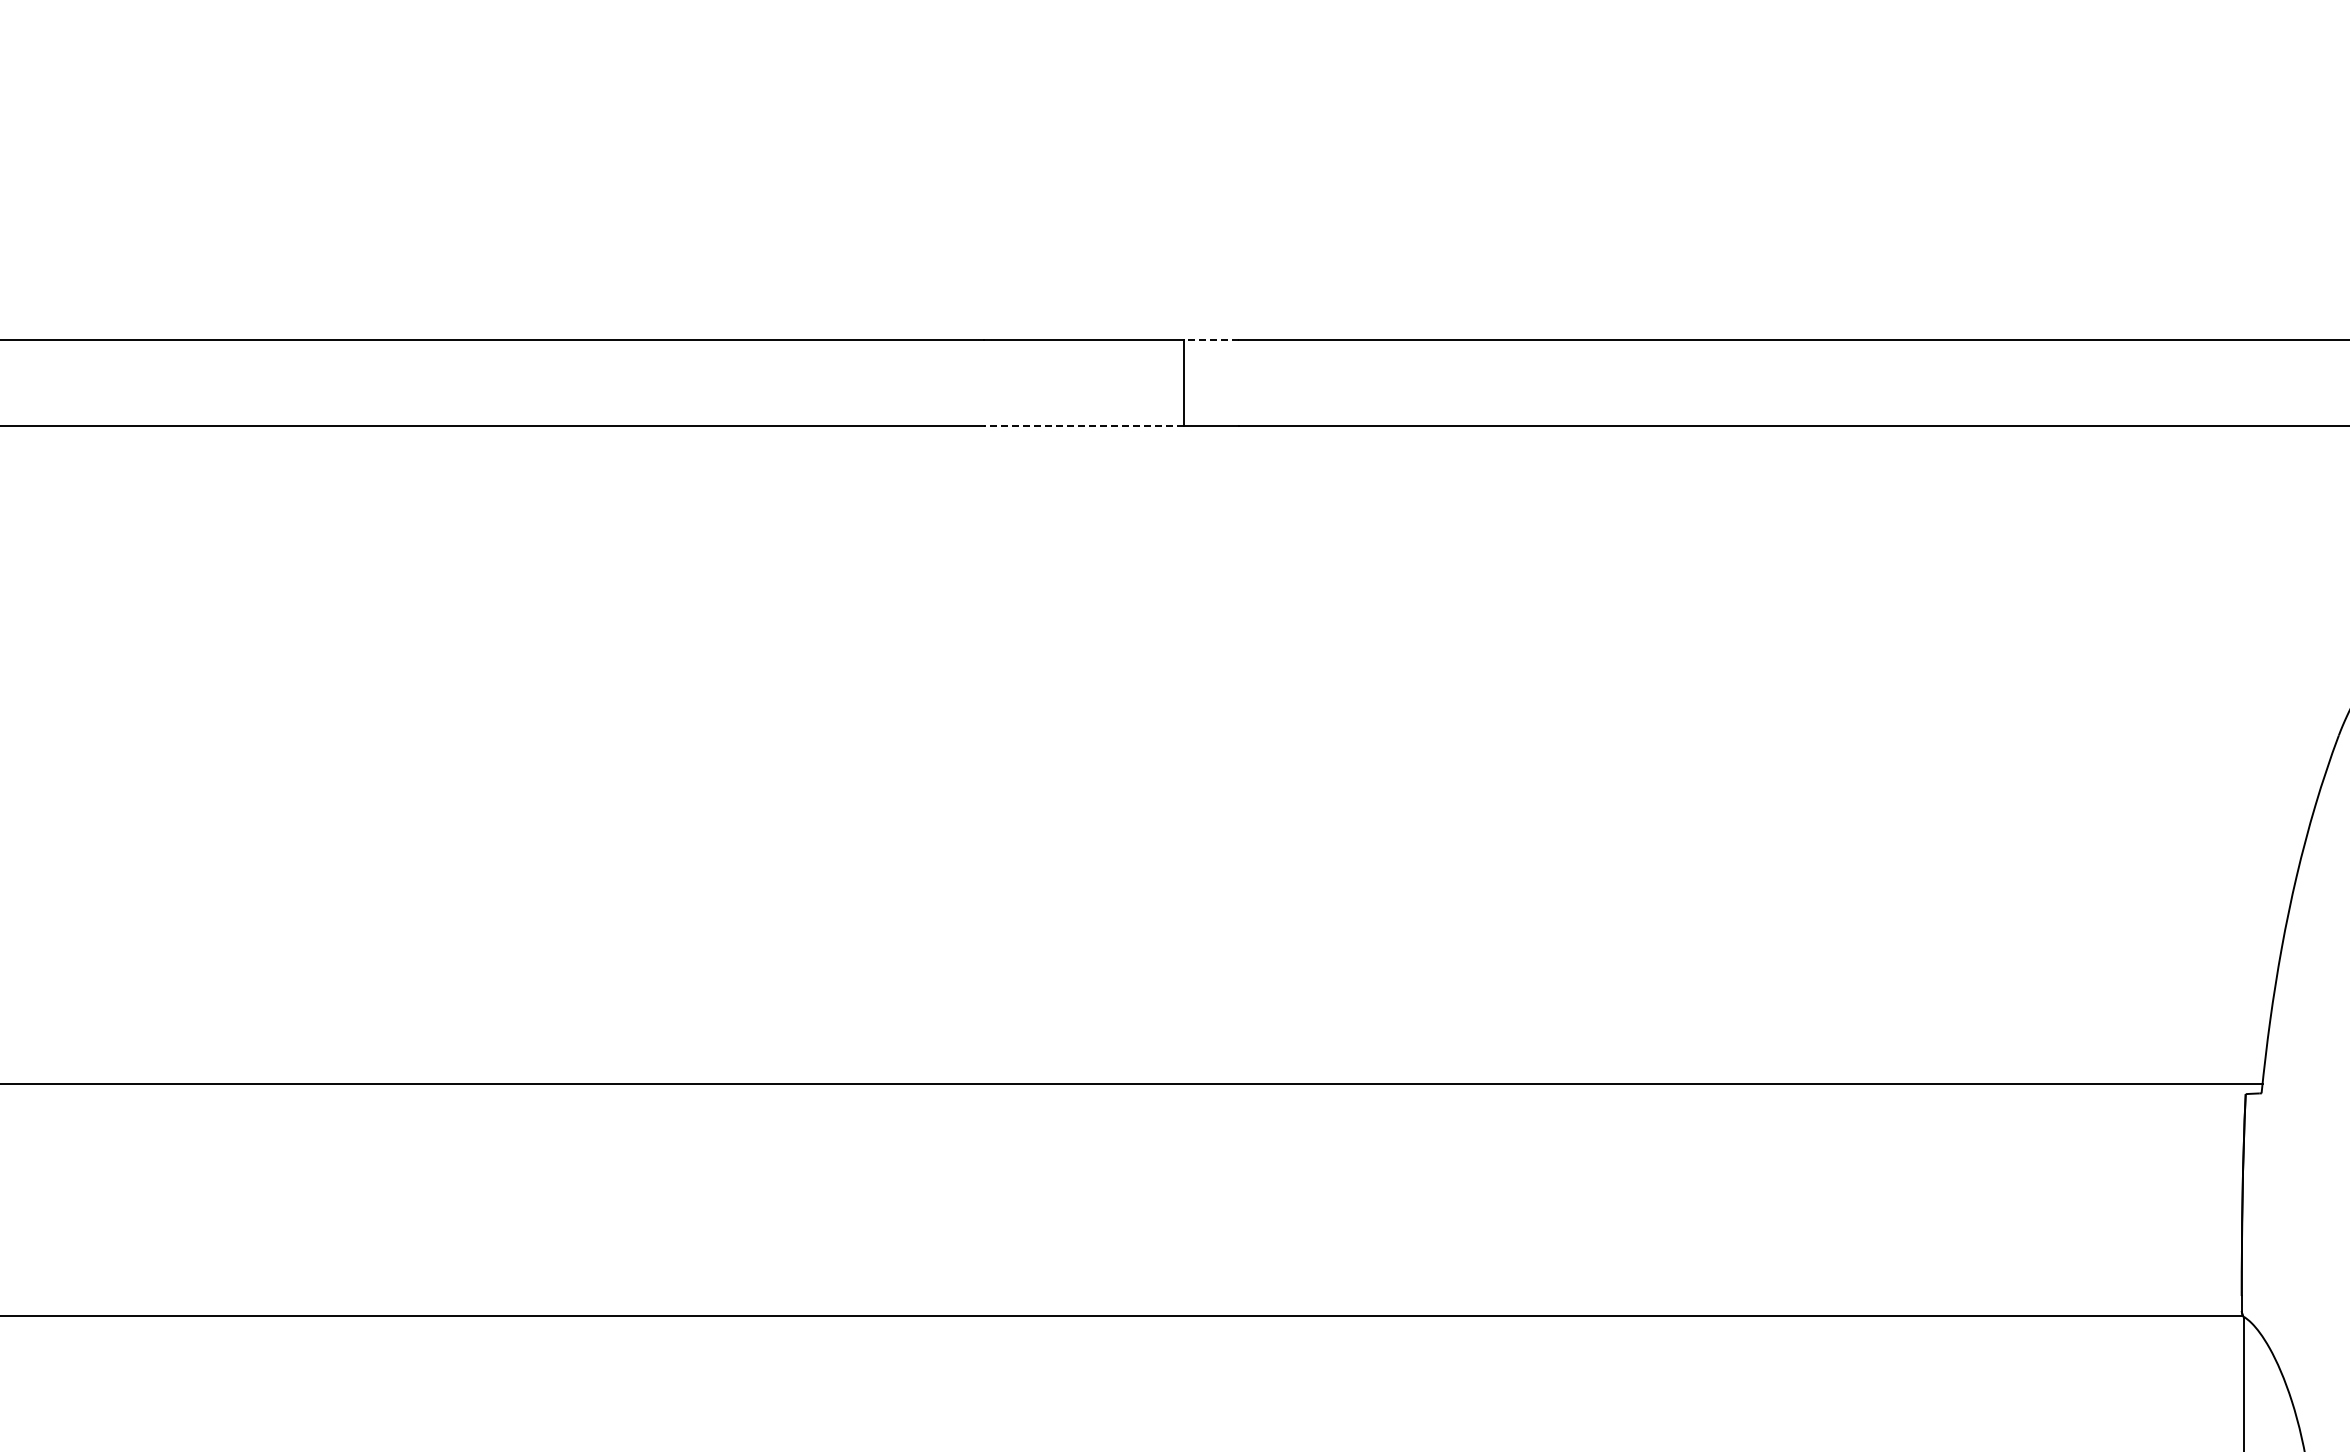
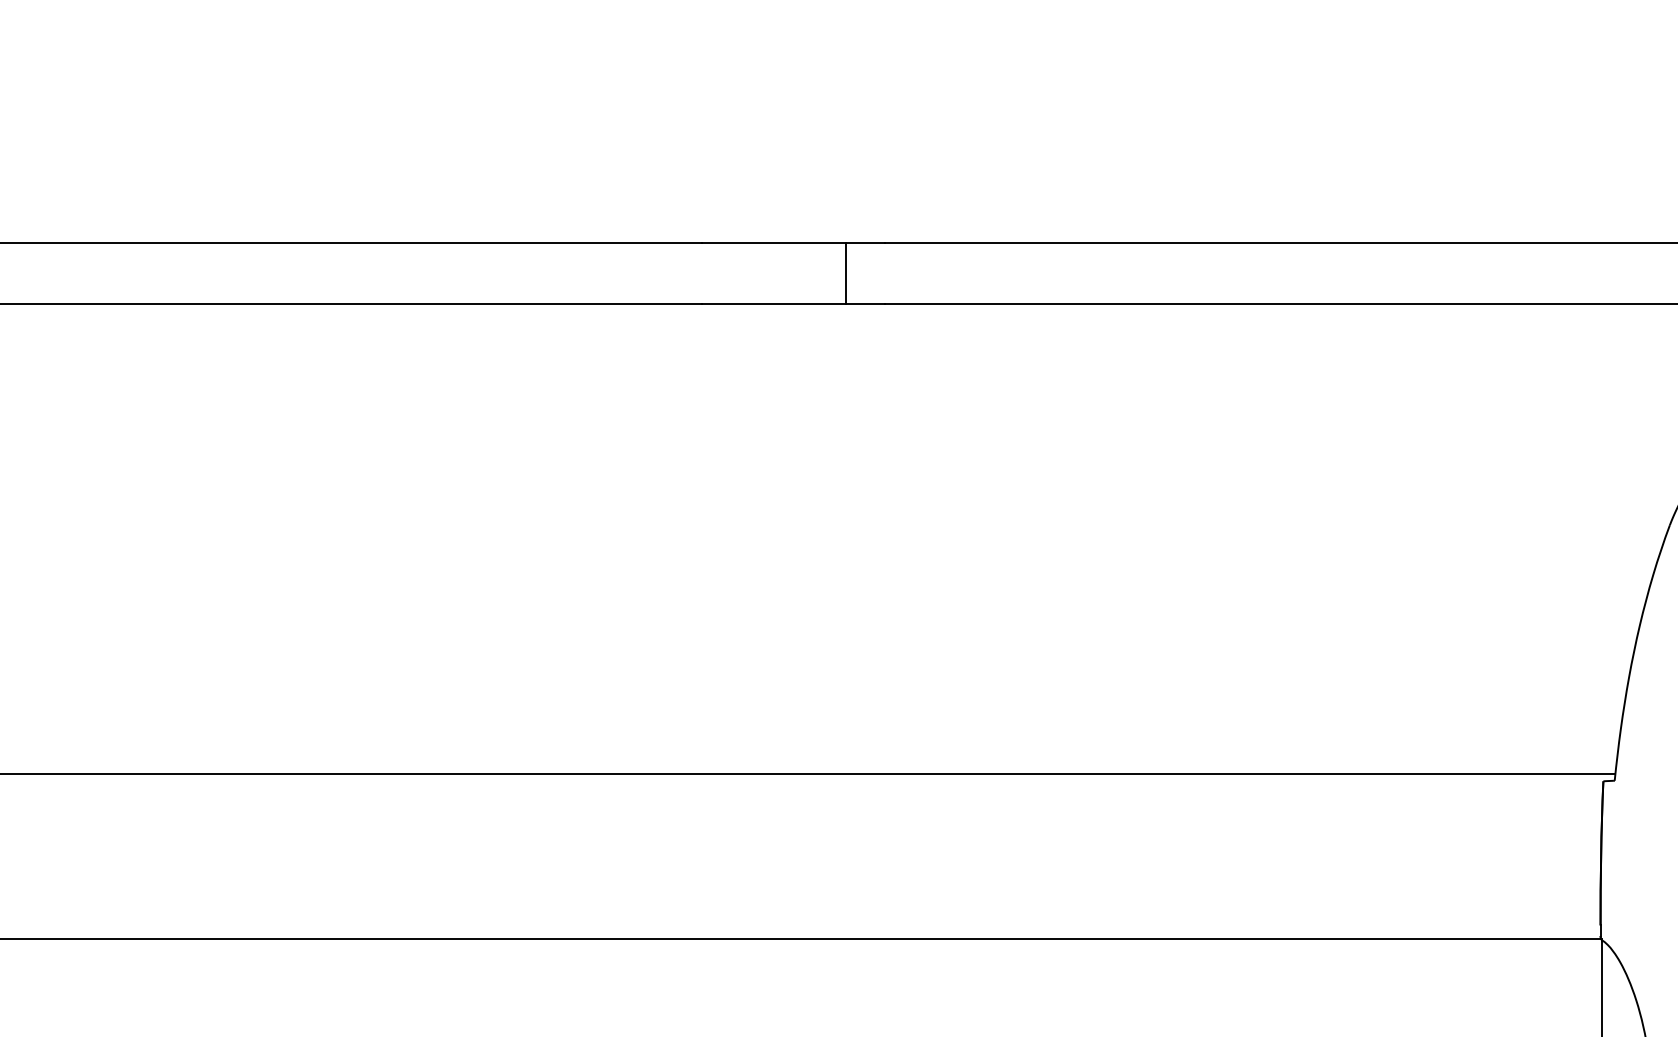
line: (1211, 340) -> (865, 243), dashed -> solid
line: (1083, 425) -> (773, 303), dashed -> solid

